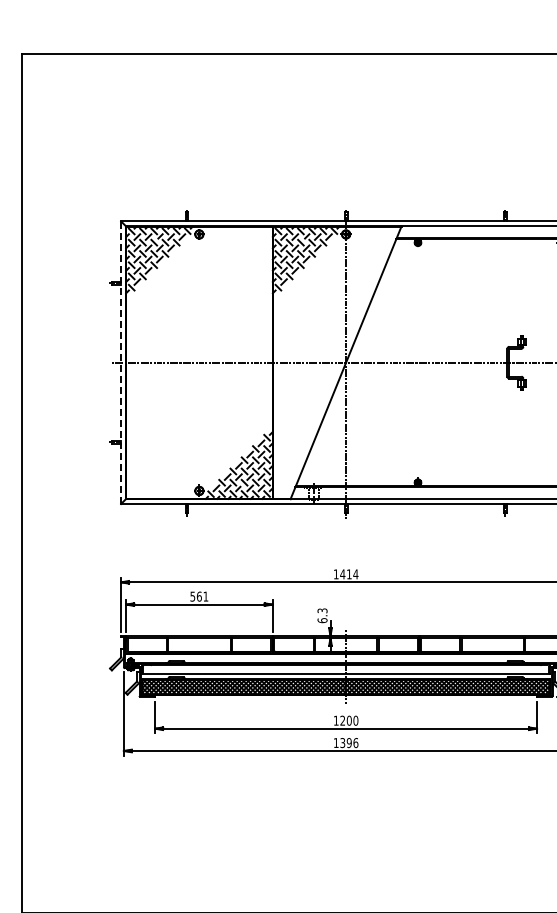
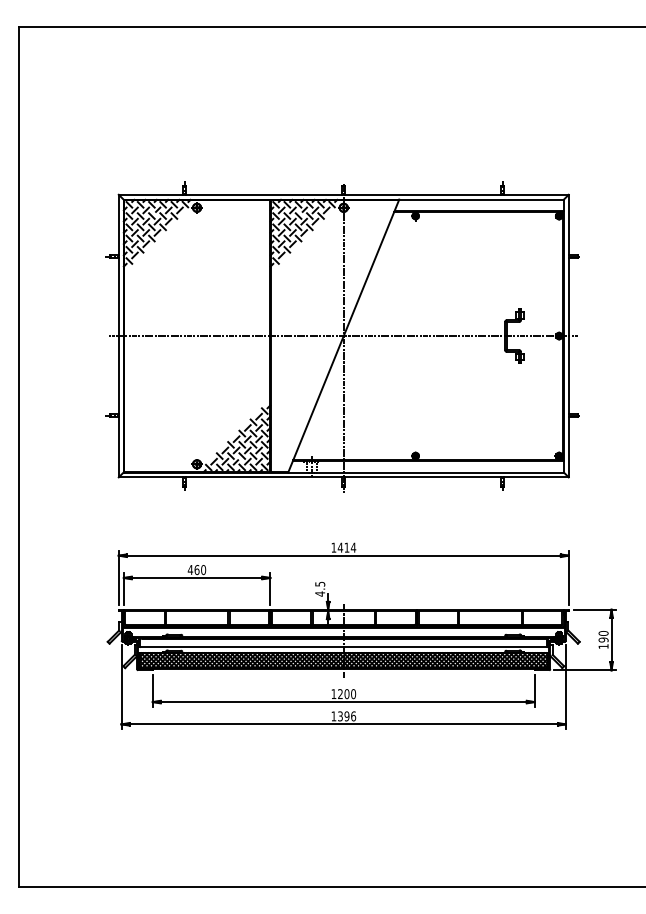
line: (120, 362) -> (118, 335), dashed -> solid
text: (198, 597) -> (196, 570), 561 -> 460
text: (322, 615) -> (320, 588), 6.3 -> 4.5

